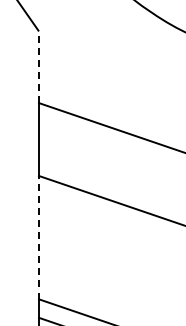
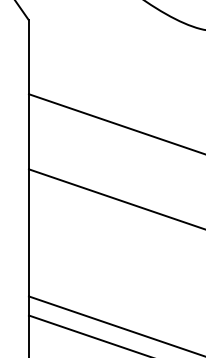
line: (38, 67) -> (28, 57), dashed -> solid
line: (38, 237) -> (28, 232), dashed -> solid

